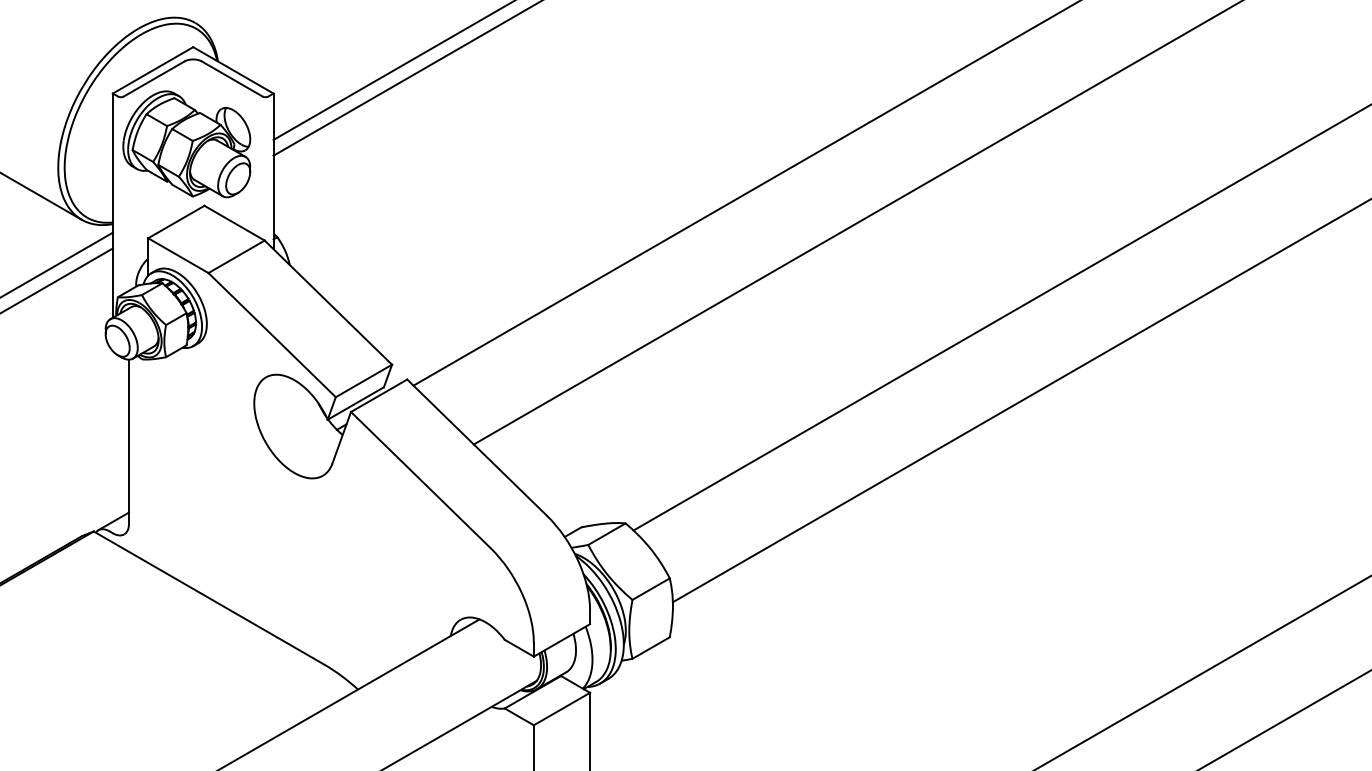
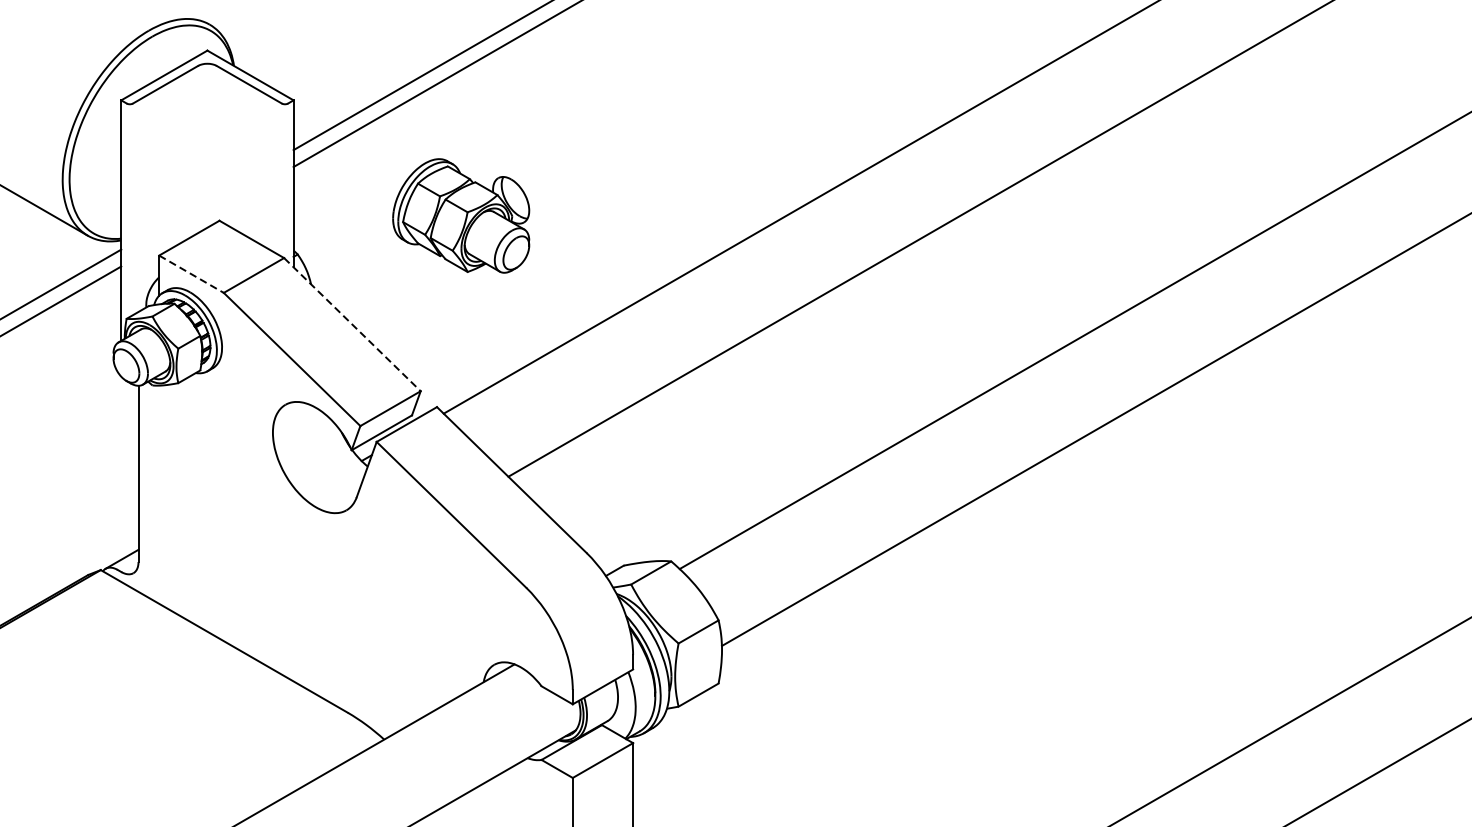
part: (186, 144) -> (460, 216), moved
line: (178, 255) -> (191, 274), solid -> dashed
line: (328, 302) -> (352, 324), solid -> dashed

